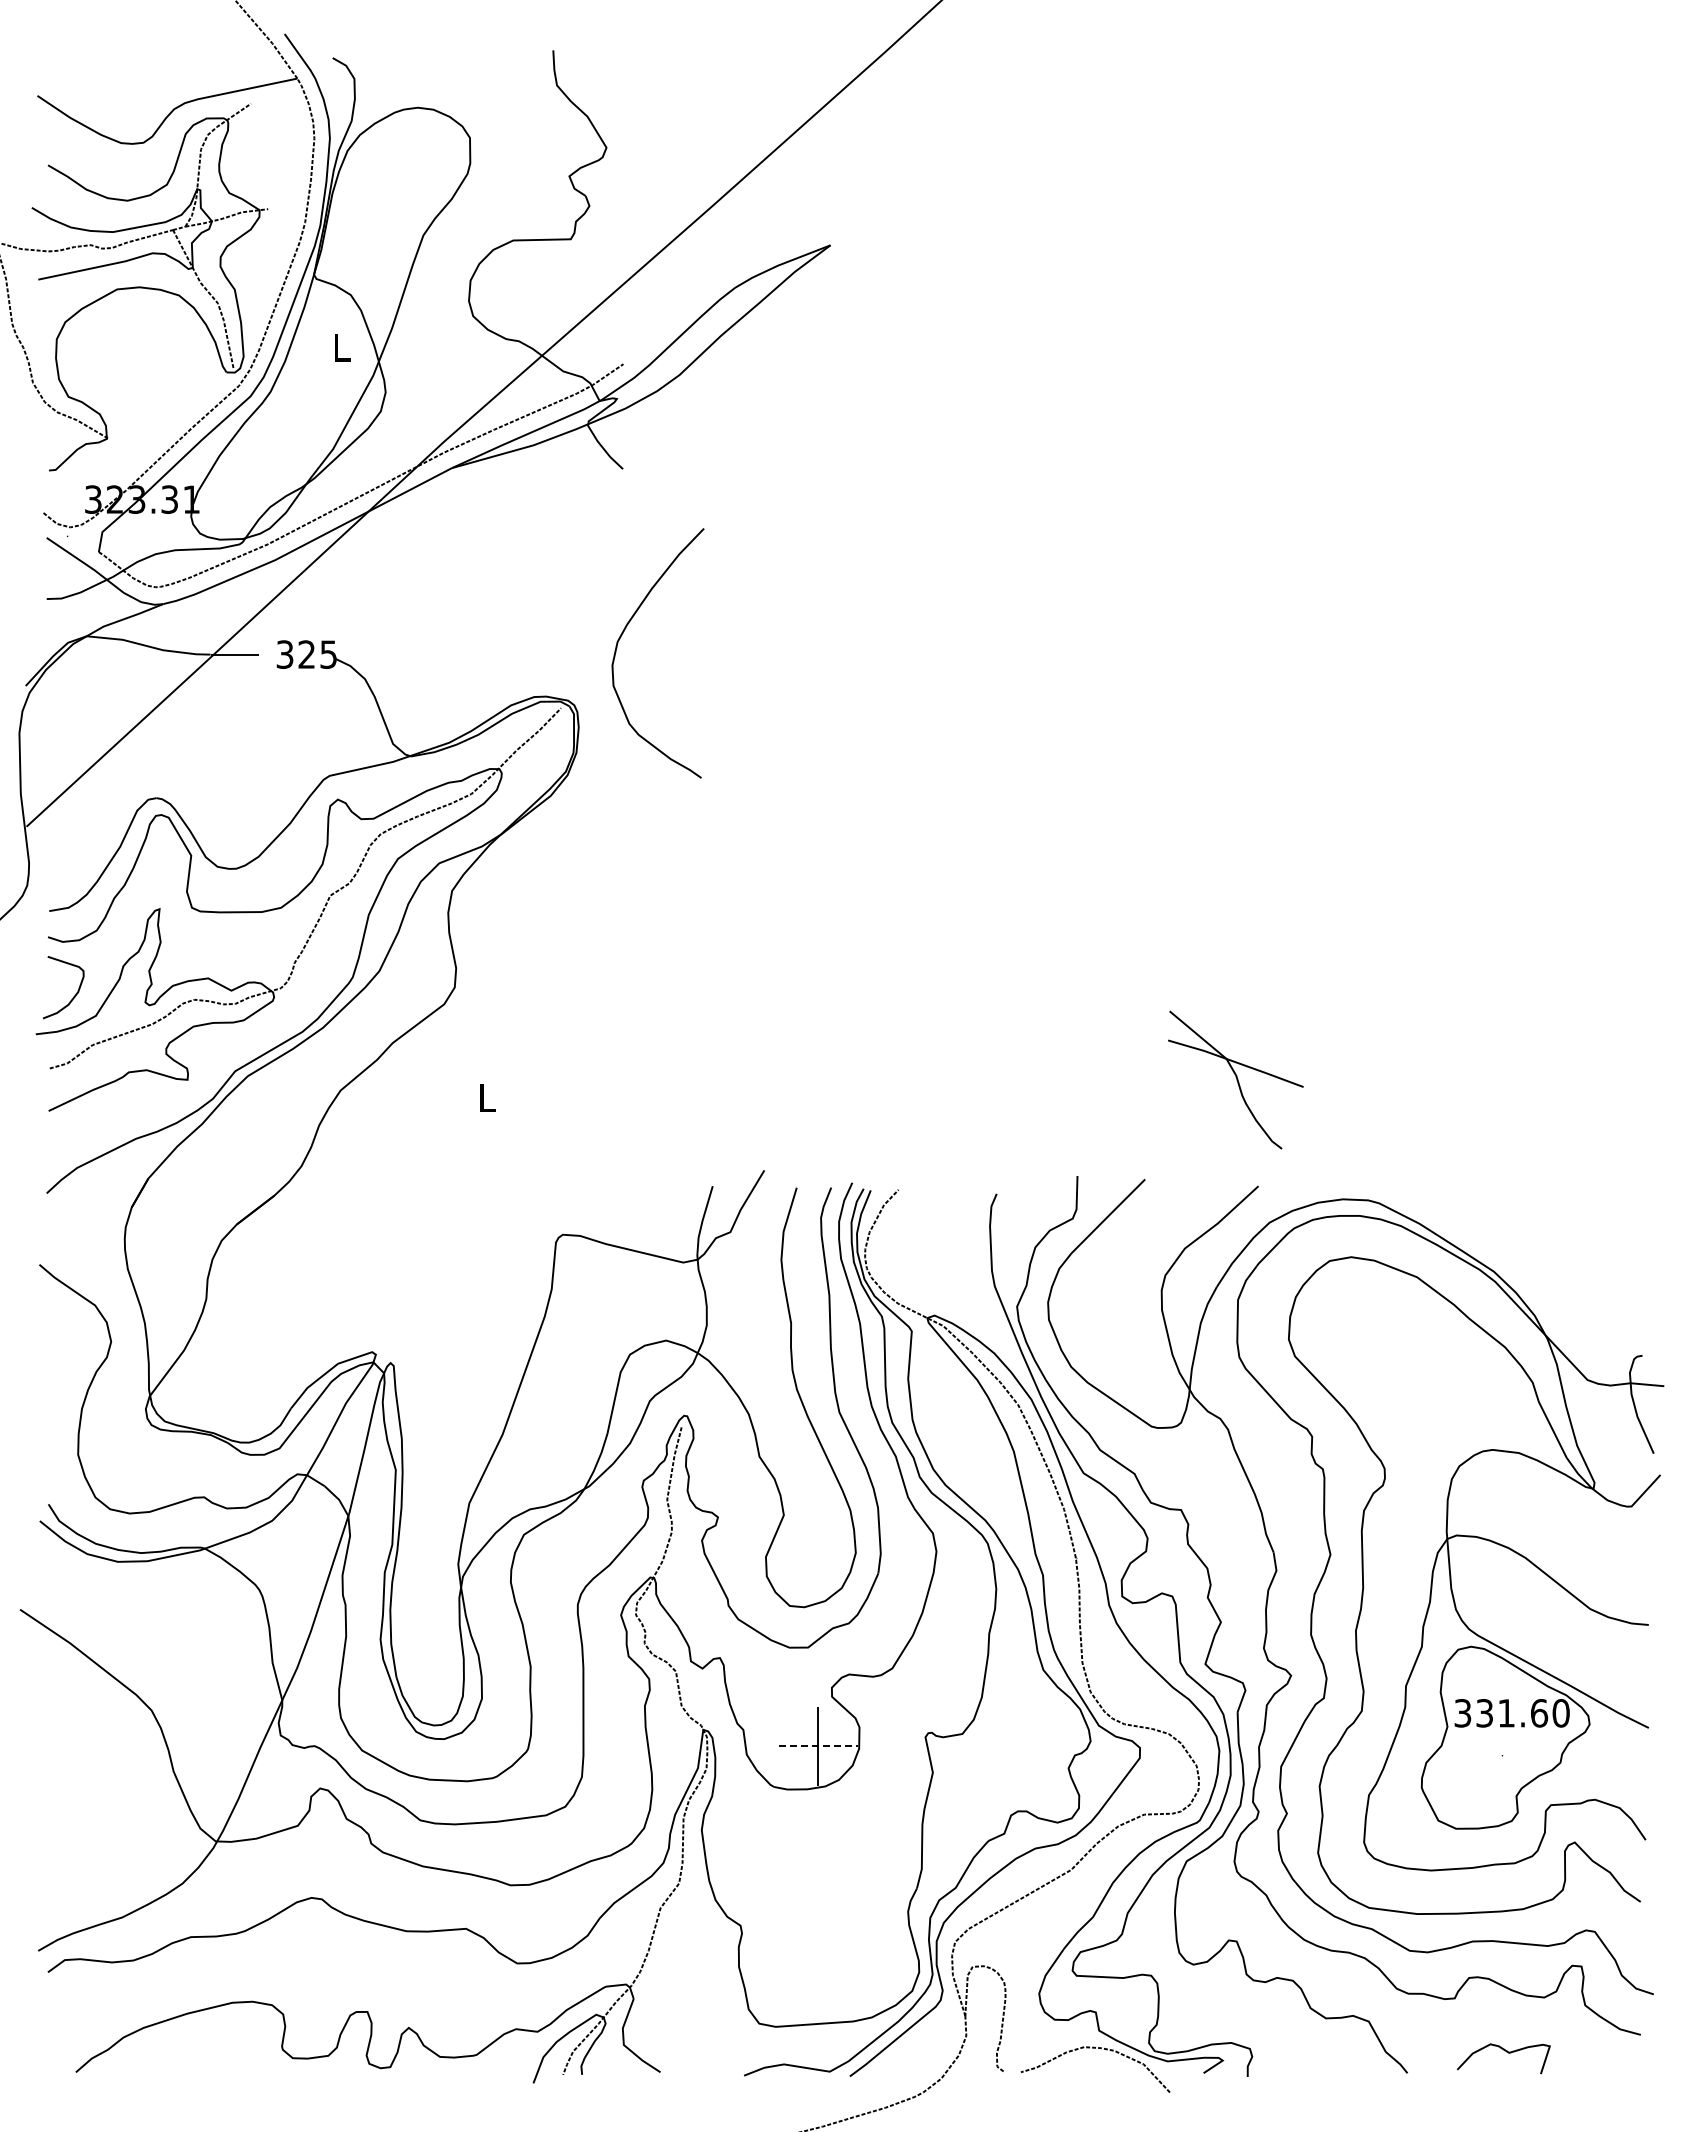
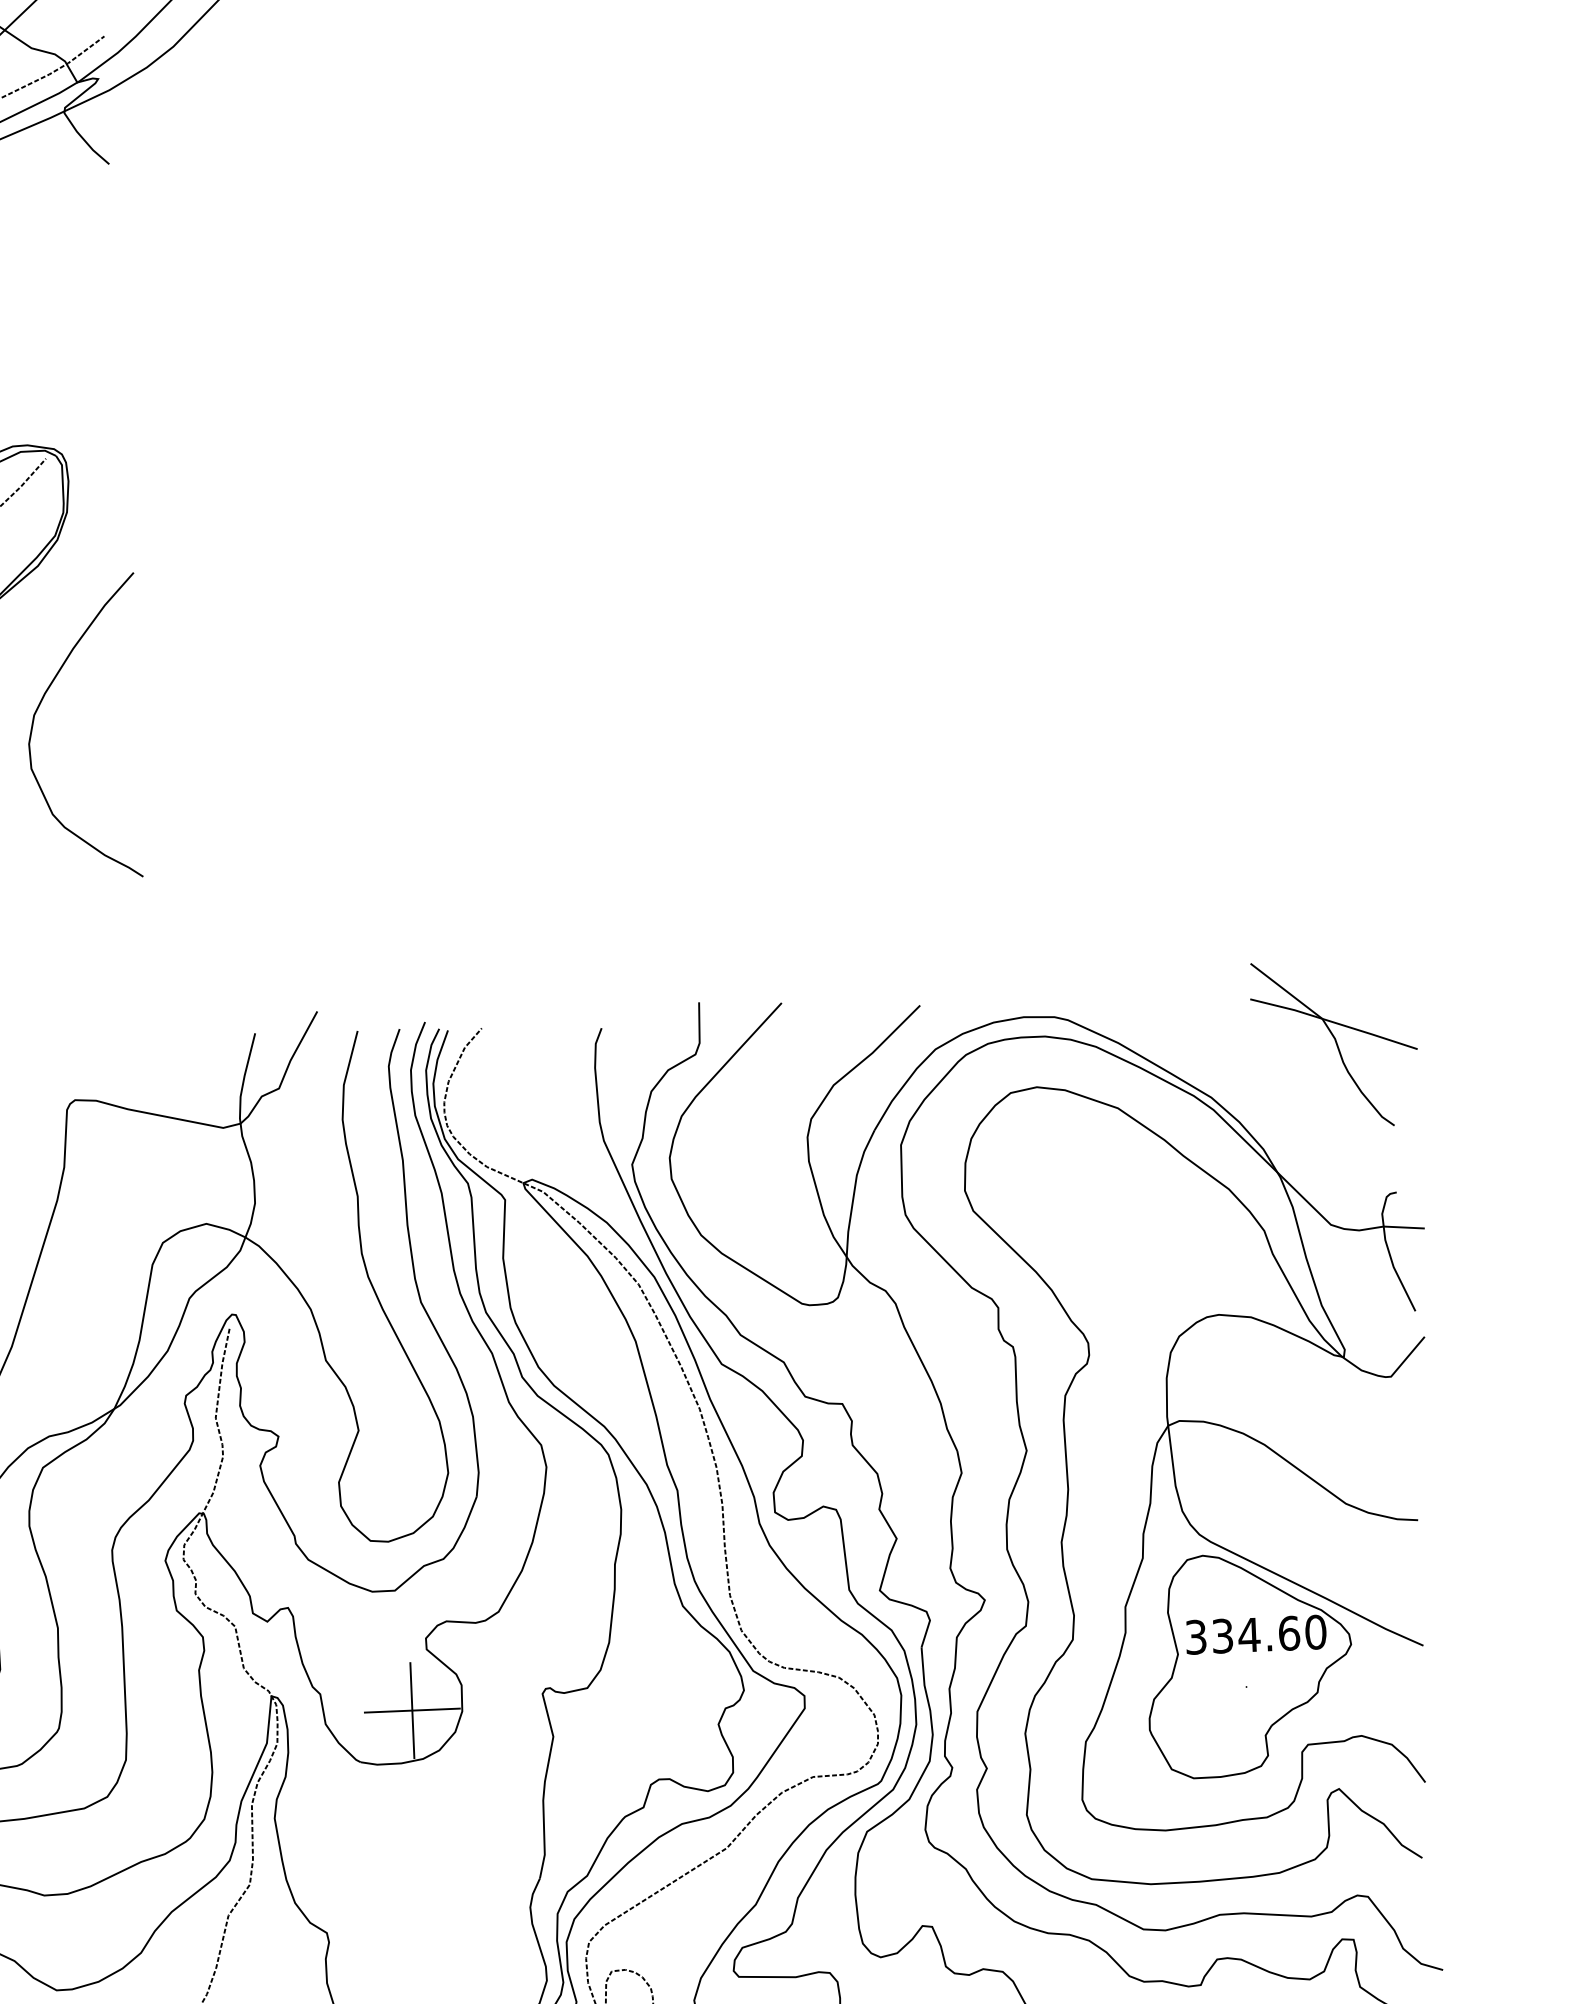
curve: (622, 635) -> (39, 707), moved
part: (1235, 1079) -> (1334, 1043), moved
text: (1506, 1713) -> (1249, 1635), 331.60 -> 334.60
line: (818, 1746) -> (412, 1710), dashed -> solid

